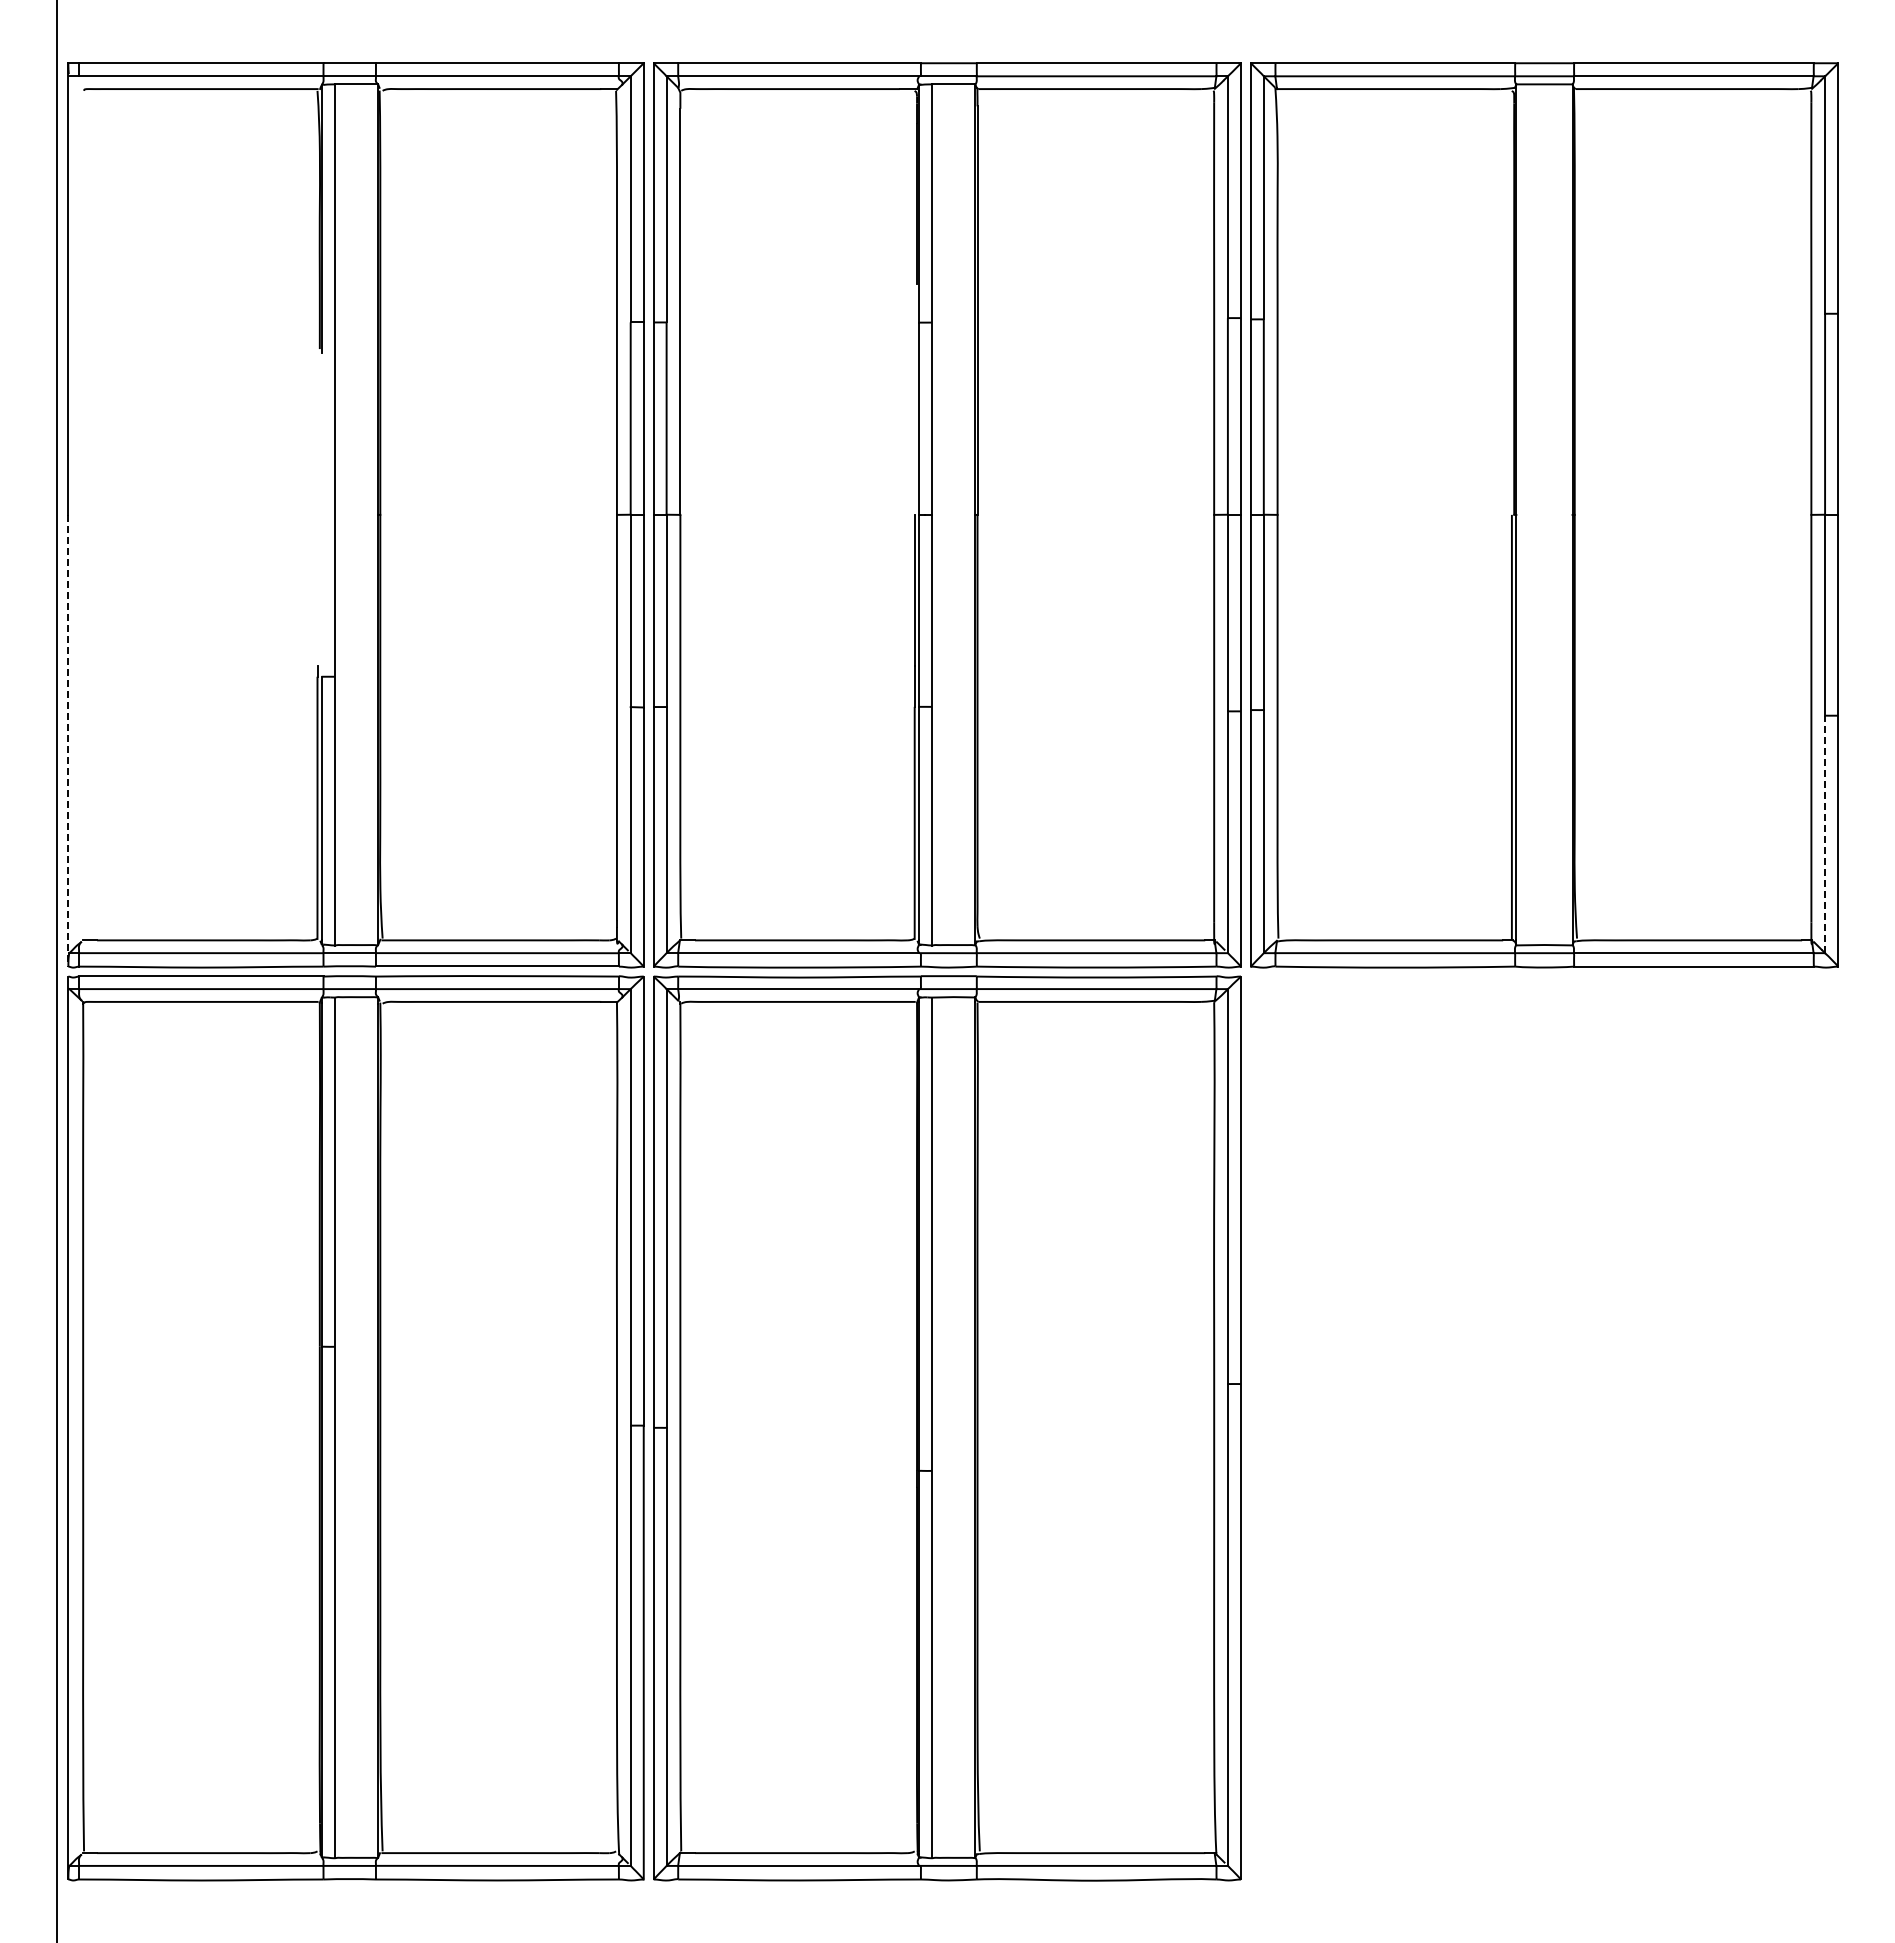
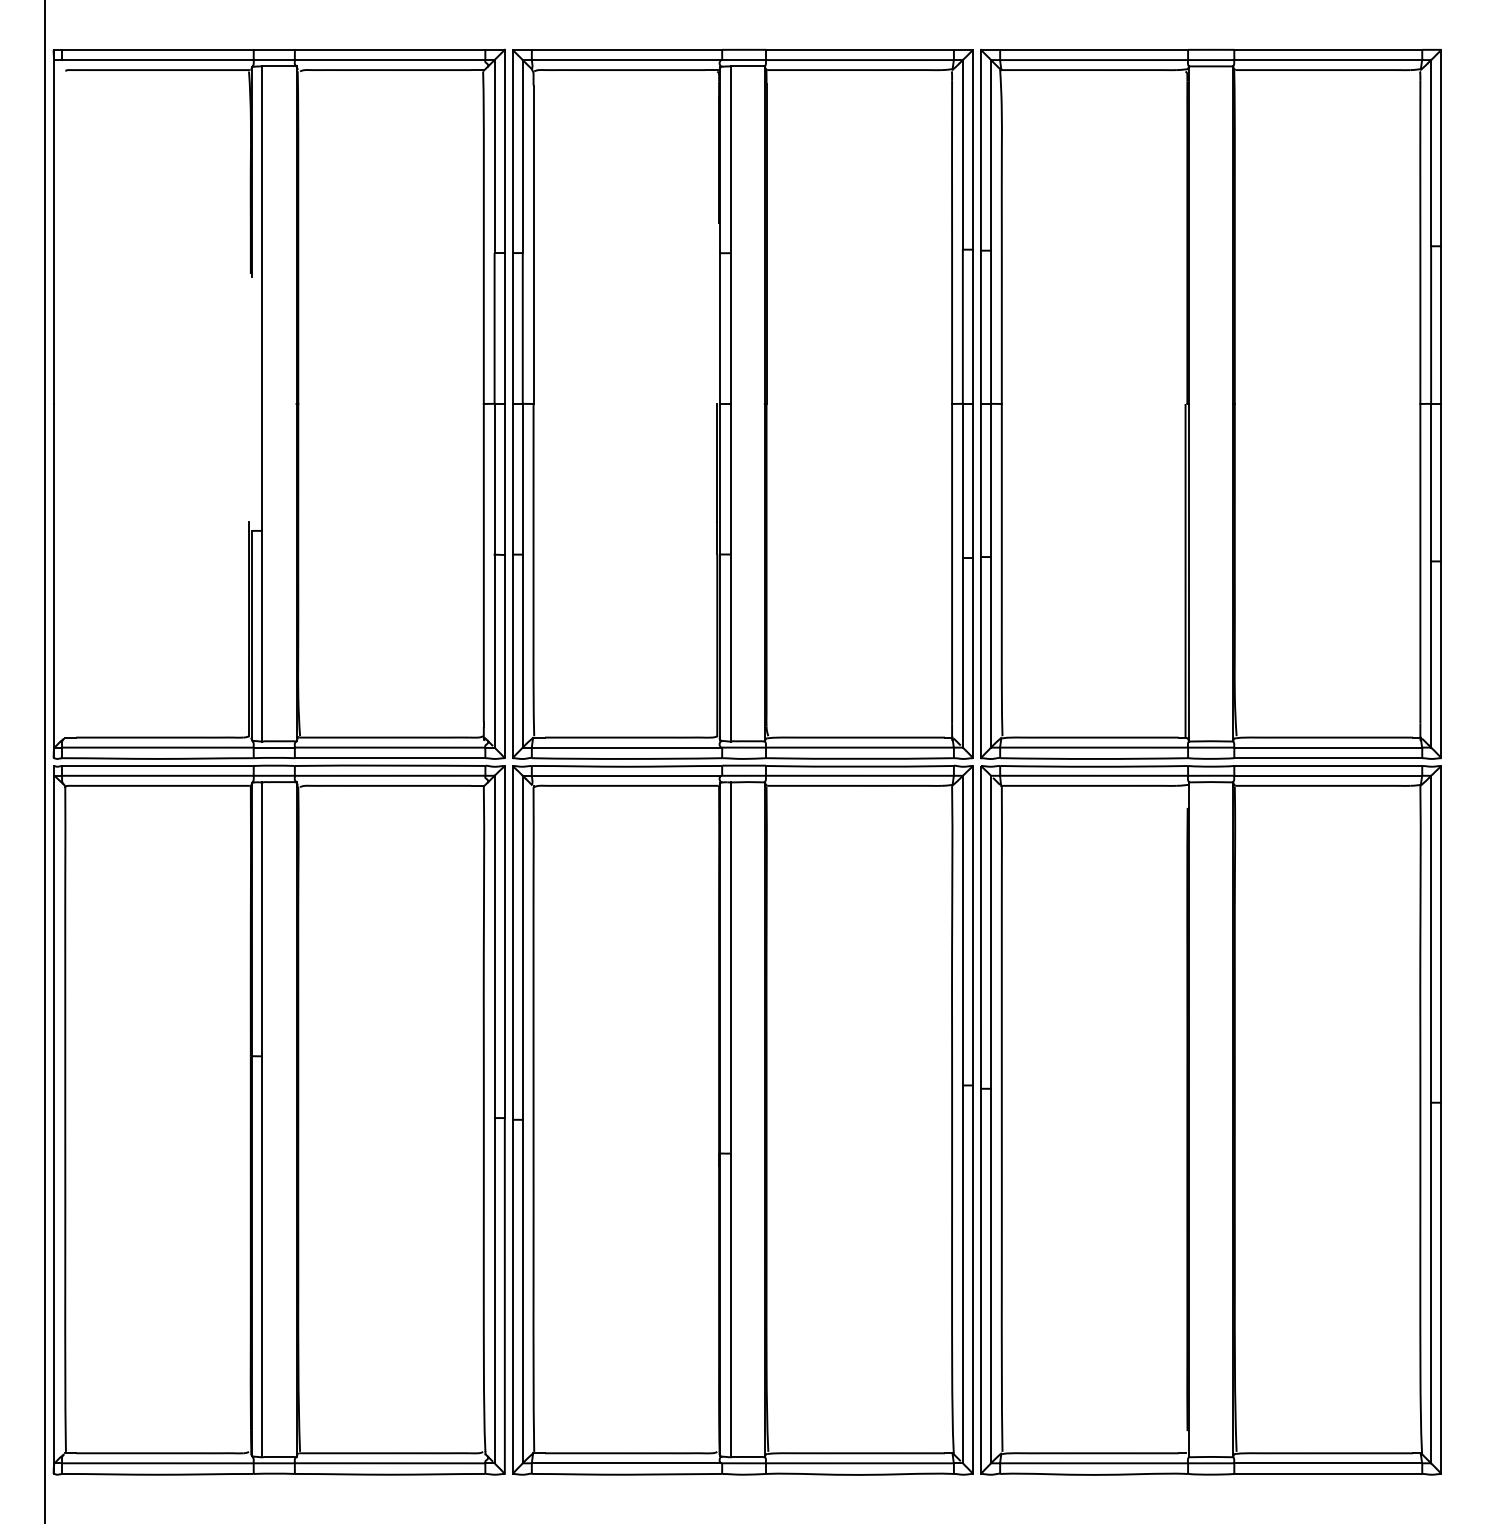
line: (68, 740) -> (53, 580), dashed -> solid
line: (1825, 834) -> (1431, 654), dashed -> solid
part: (1544, 1428) -> (1211, 1120), added

